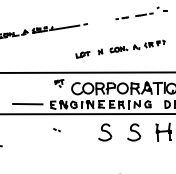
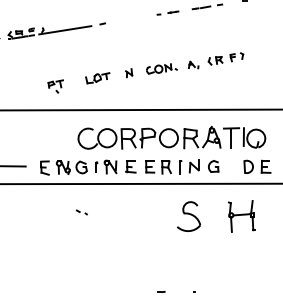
part: (59, 83) -> (56, 86), moved
part: (56, 130) -> (81, 213), moved
part: (105, 132) -> (138, 216), removed

